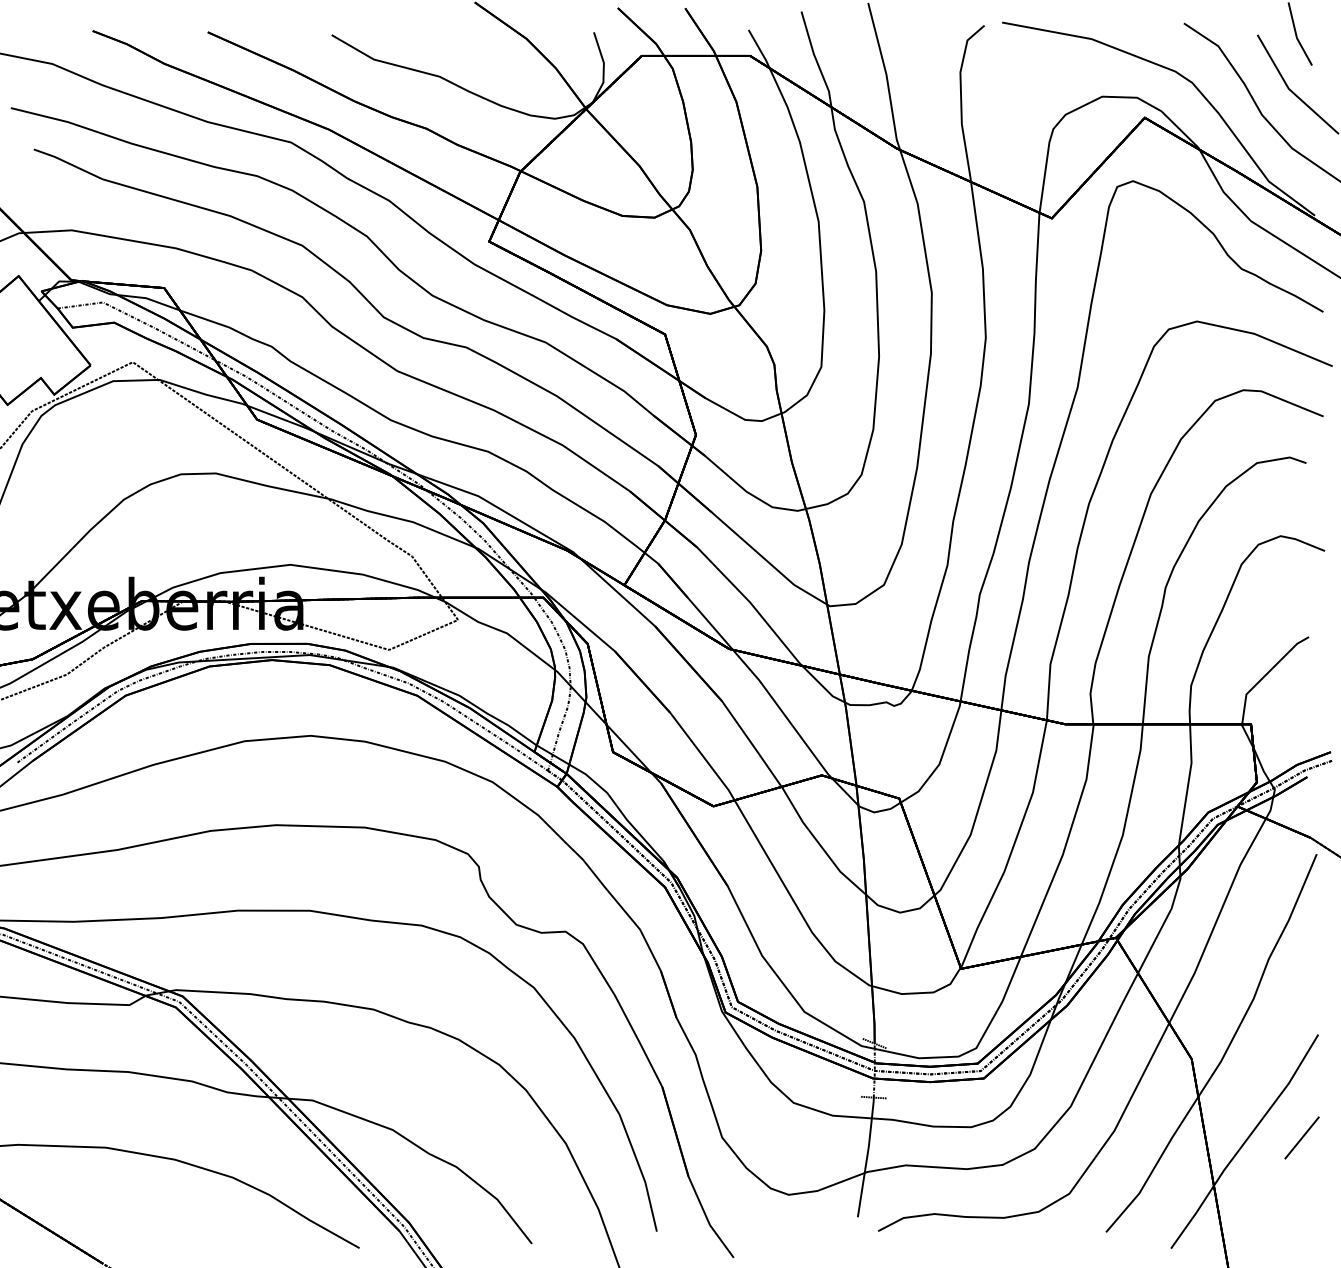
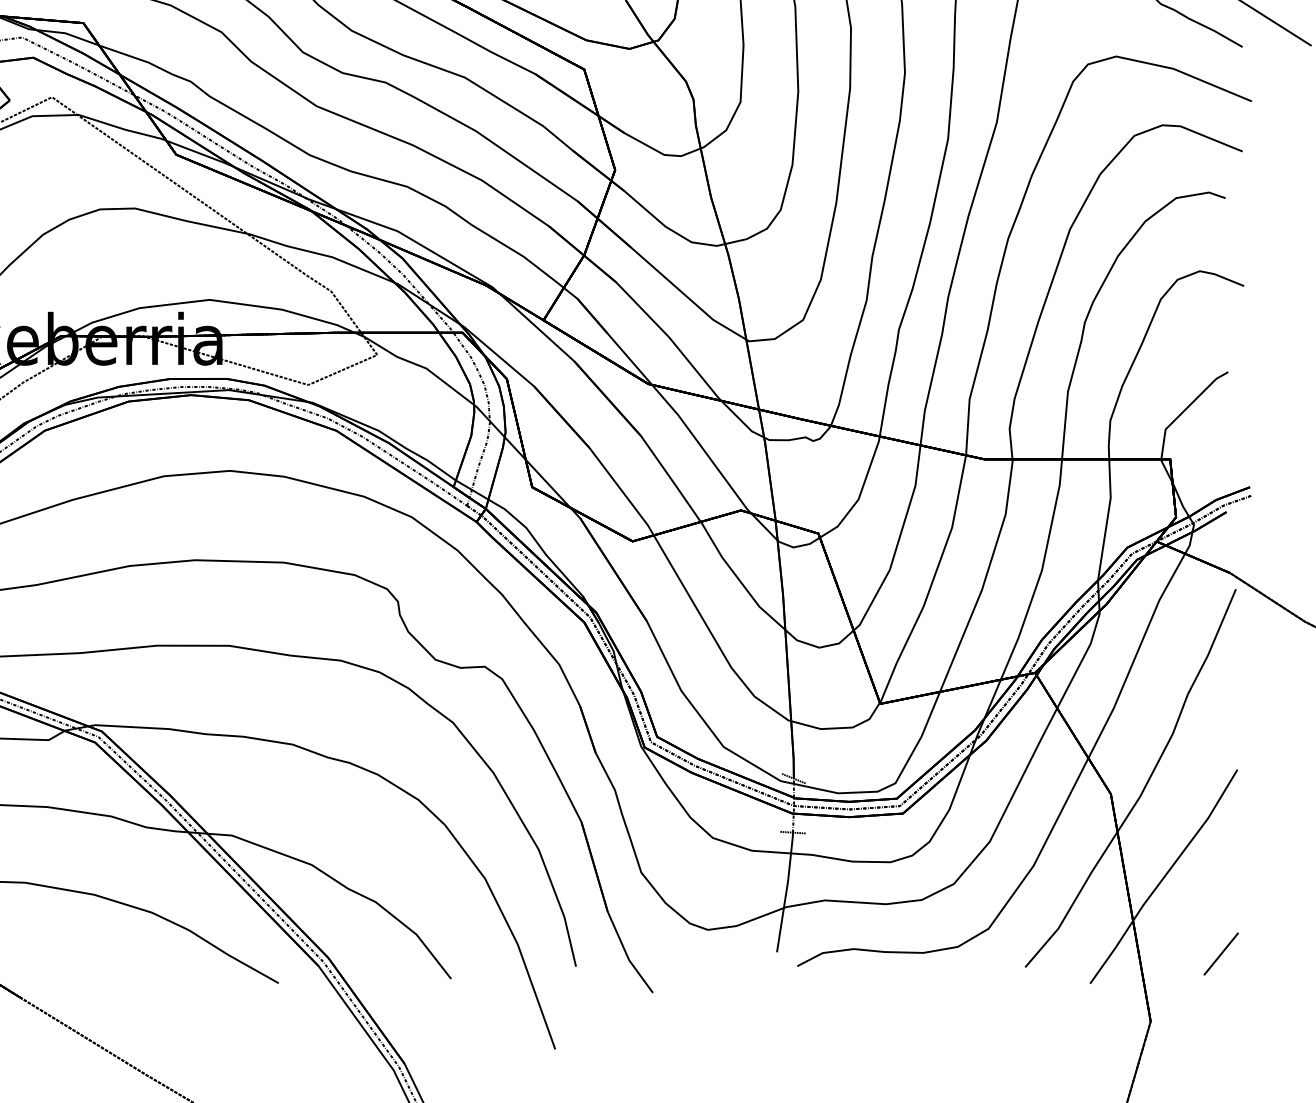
line: (1301, 1137) -> (1220, 953), moved

